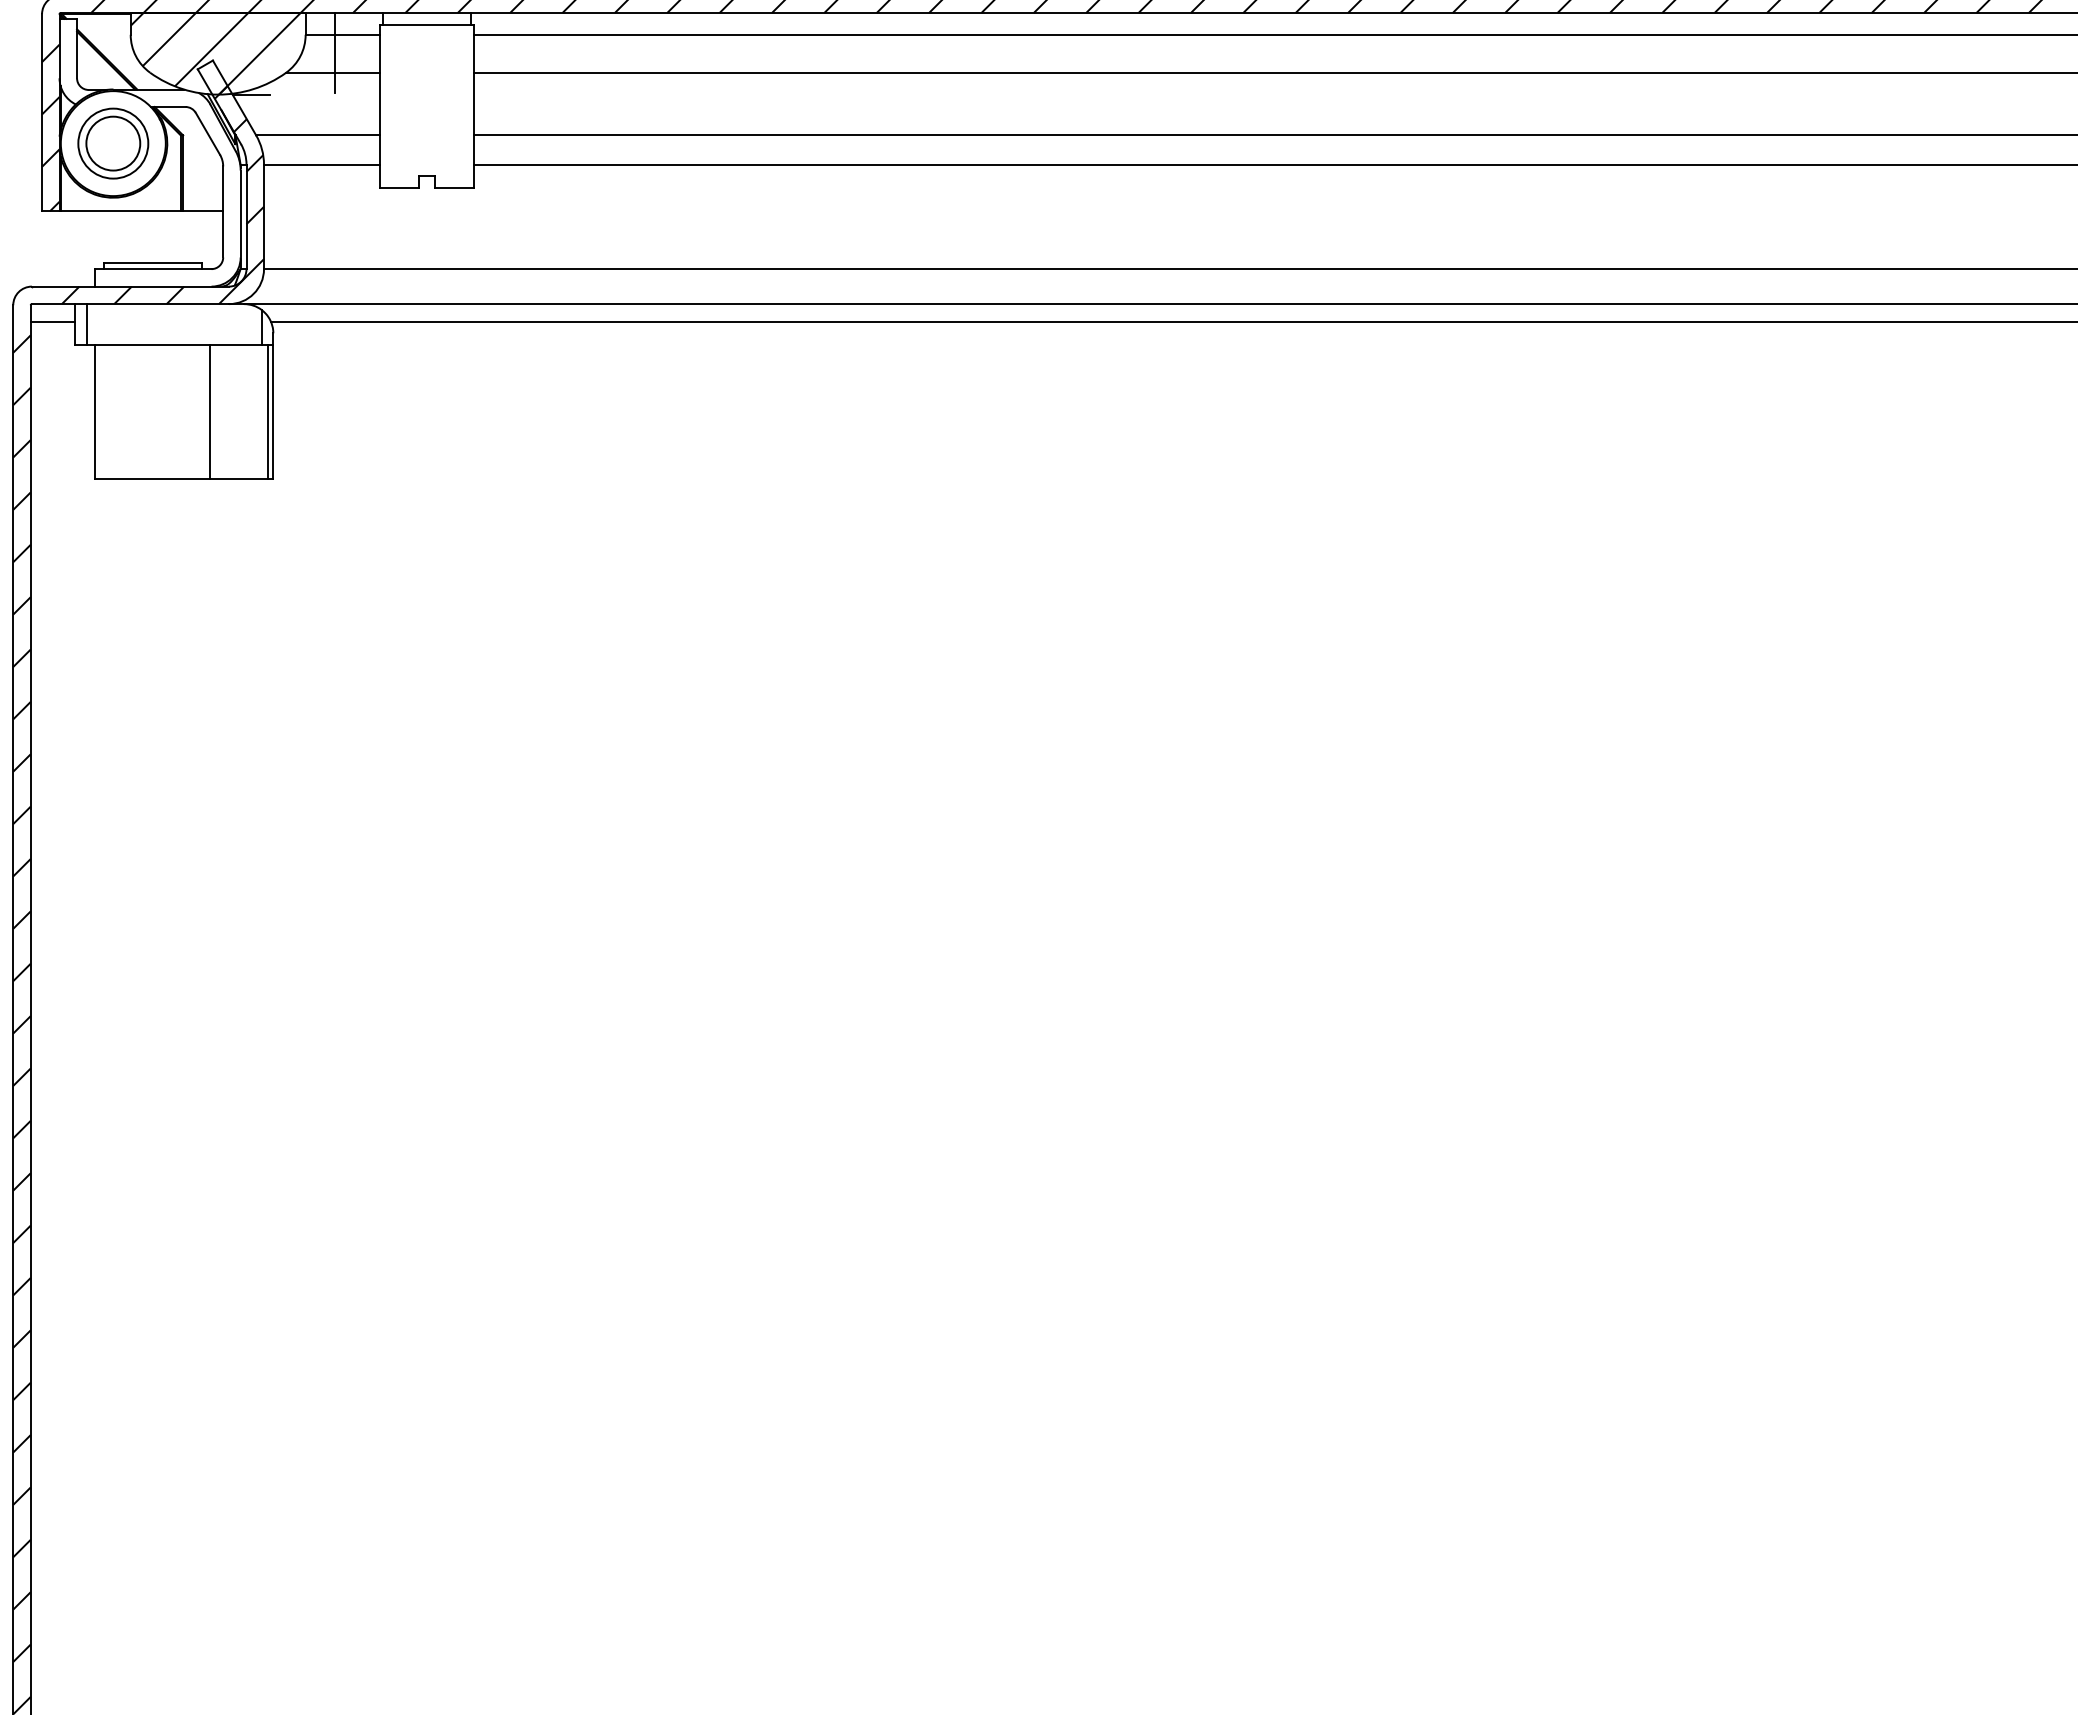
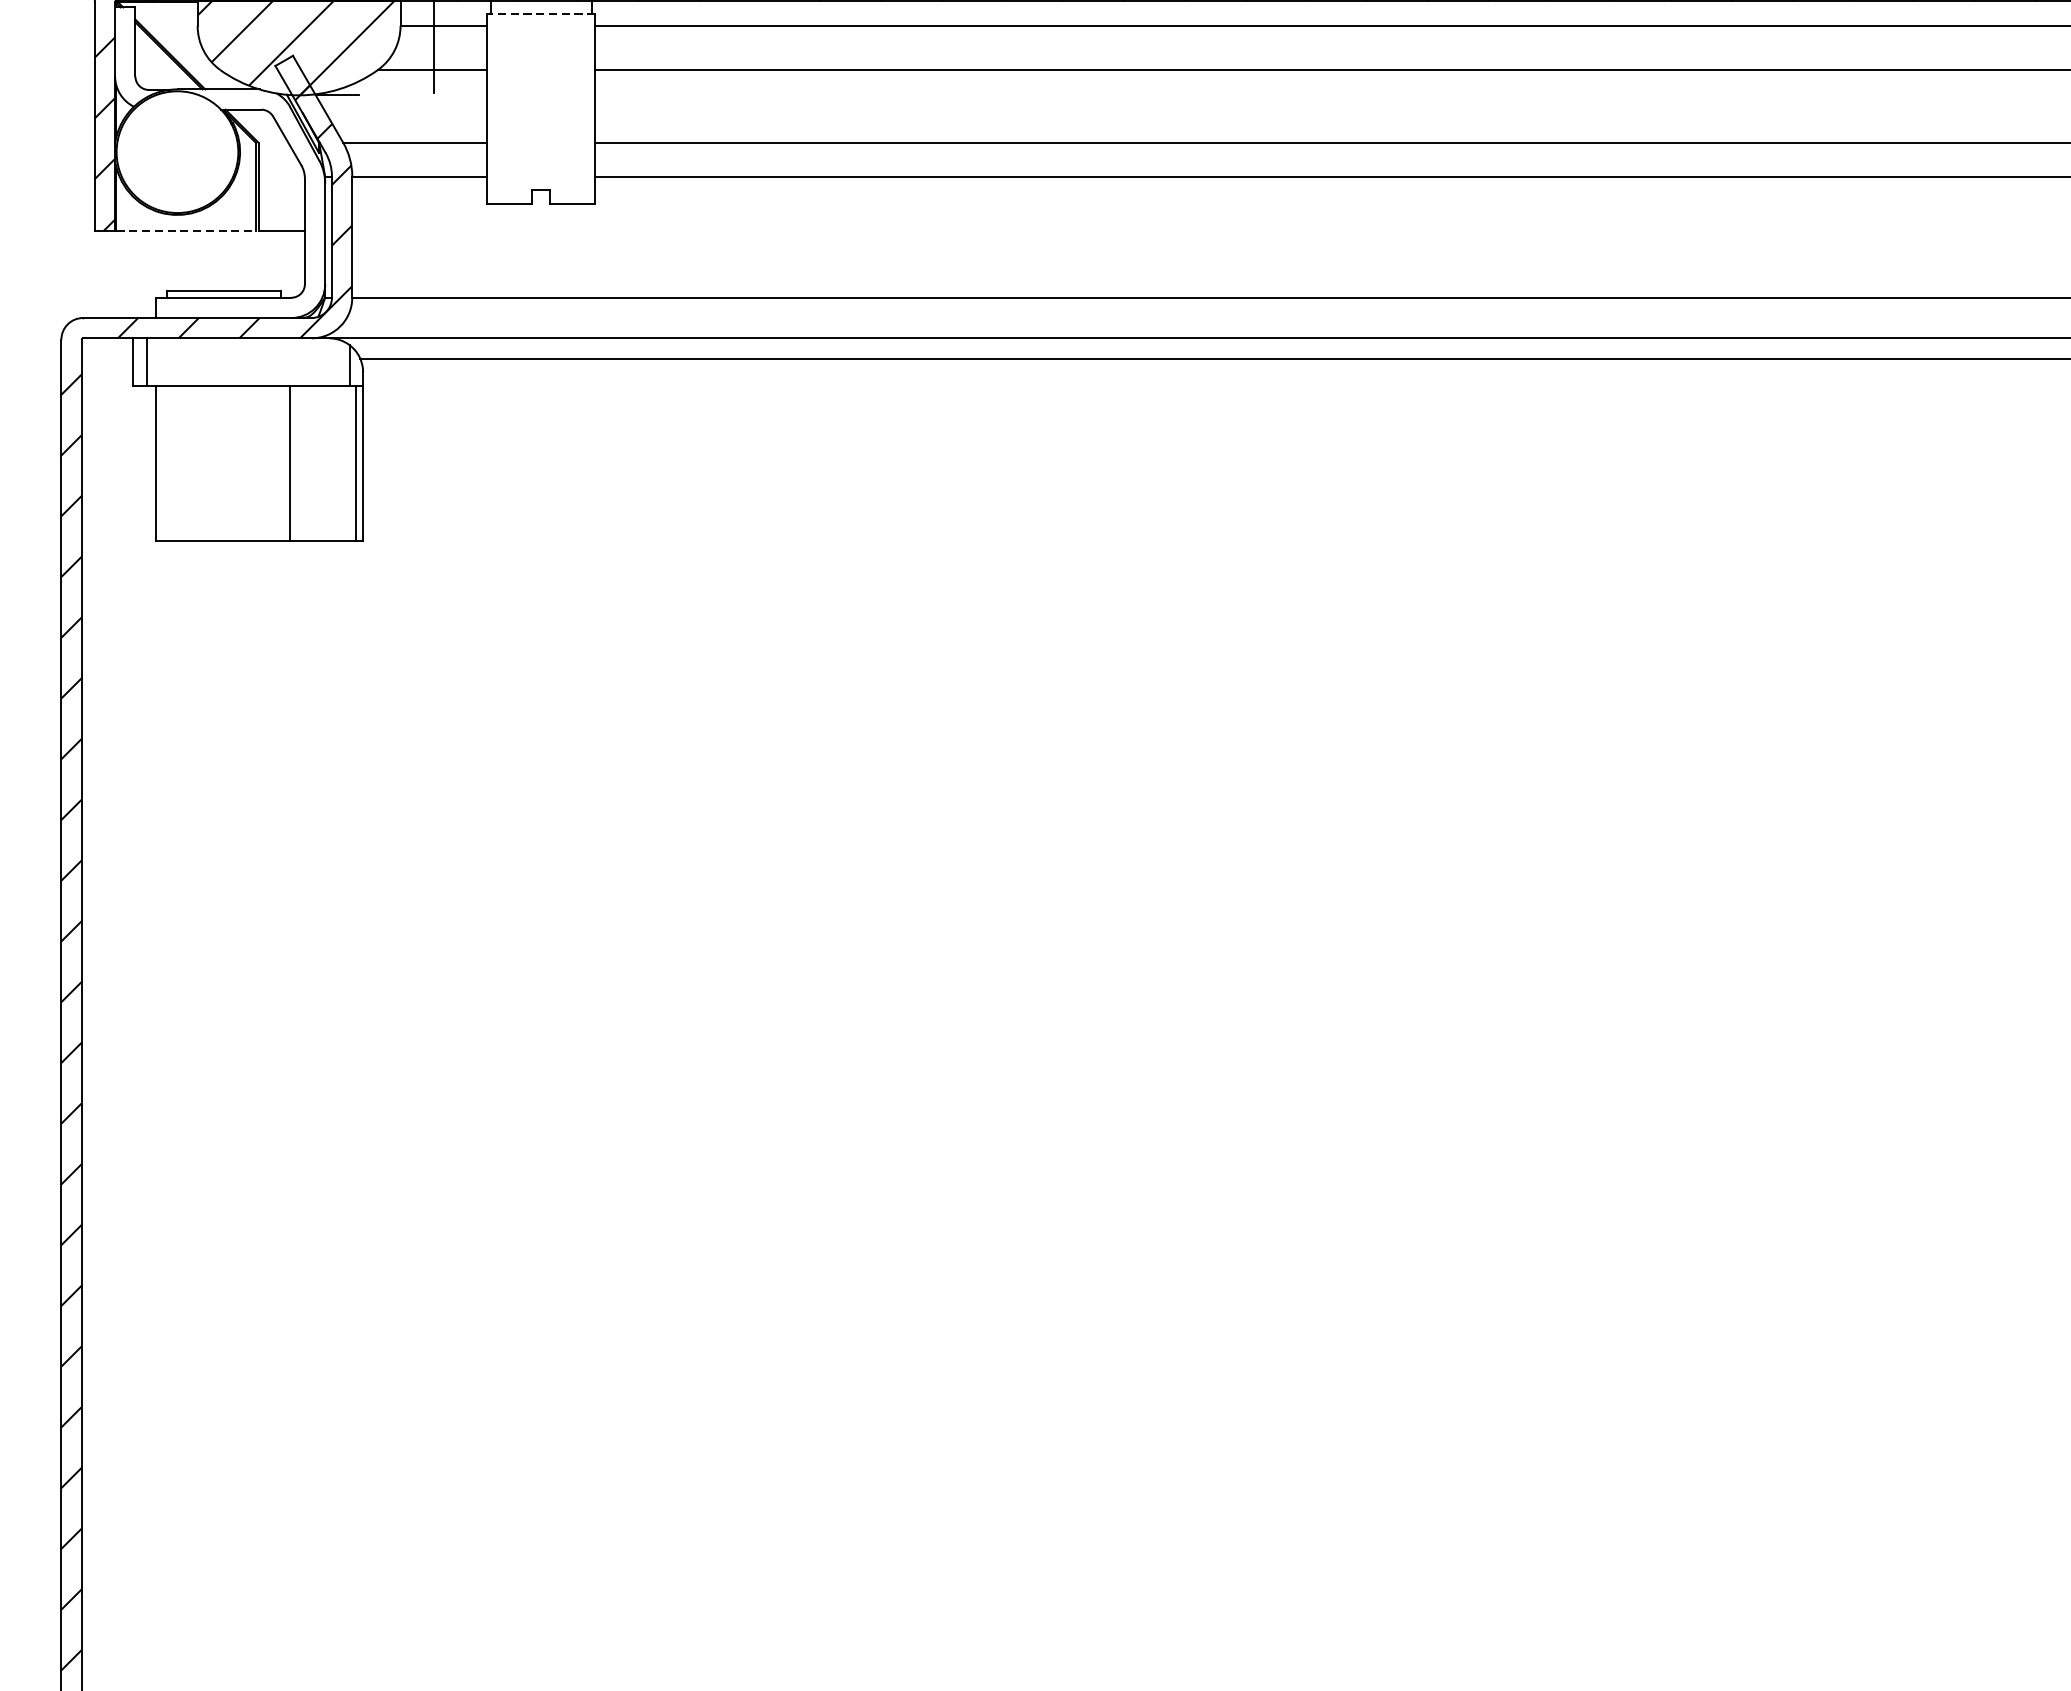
line: (426, 24) -> (540, 14), solid -> dashed
part: (113, 143) -> (177, 152), removed
line: (121, 211) -> (186, 230), solid -> dashed
line: (52, 321) -> (106, 358), removed

